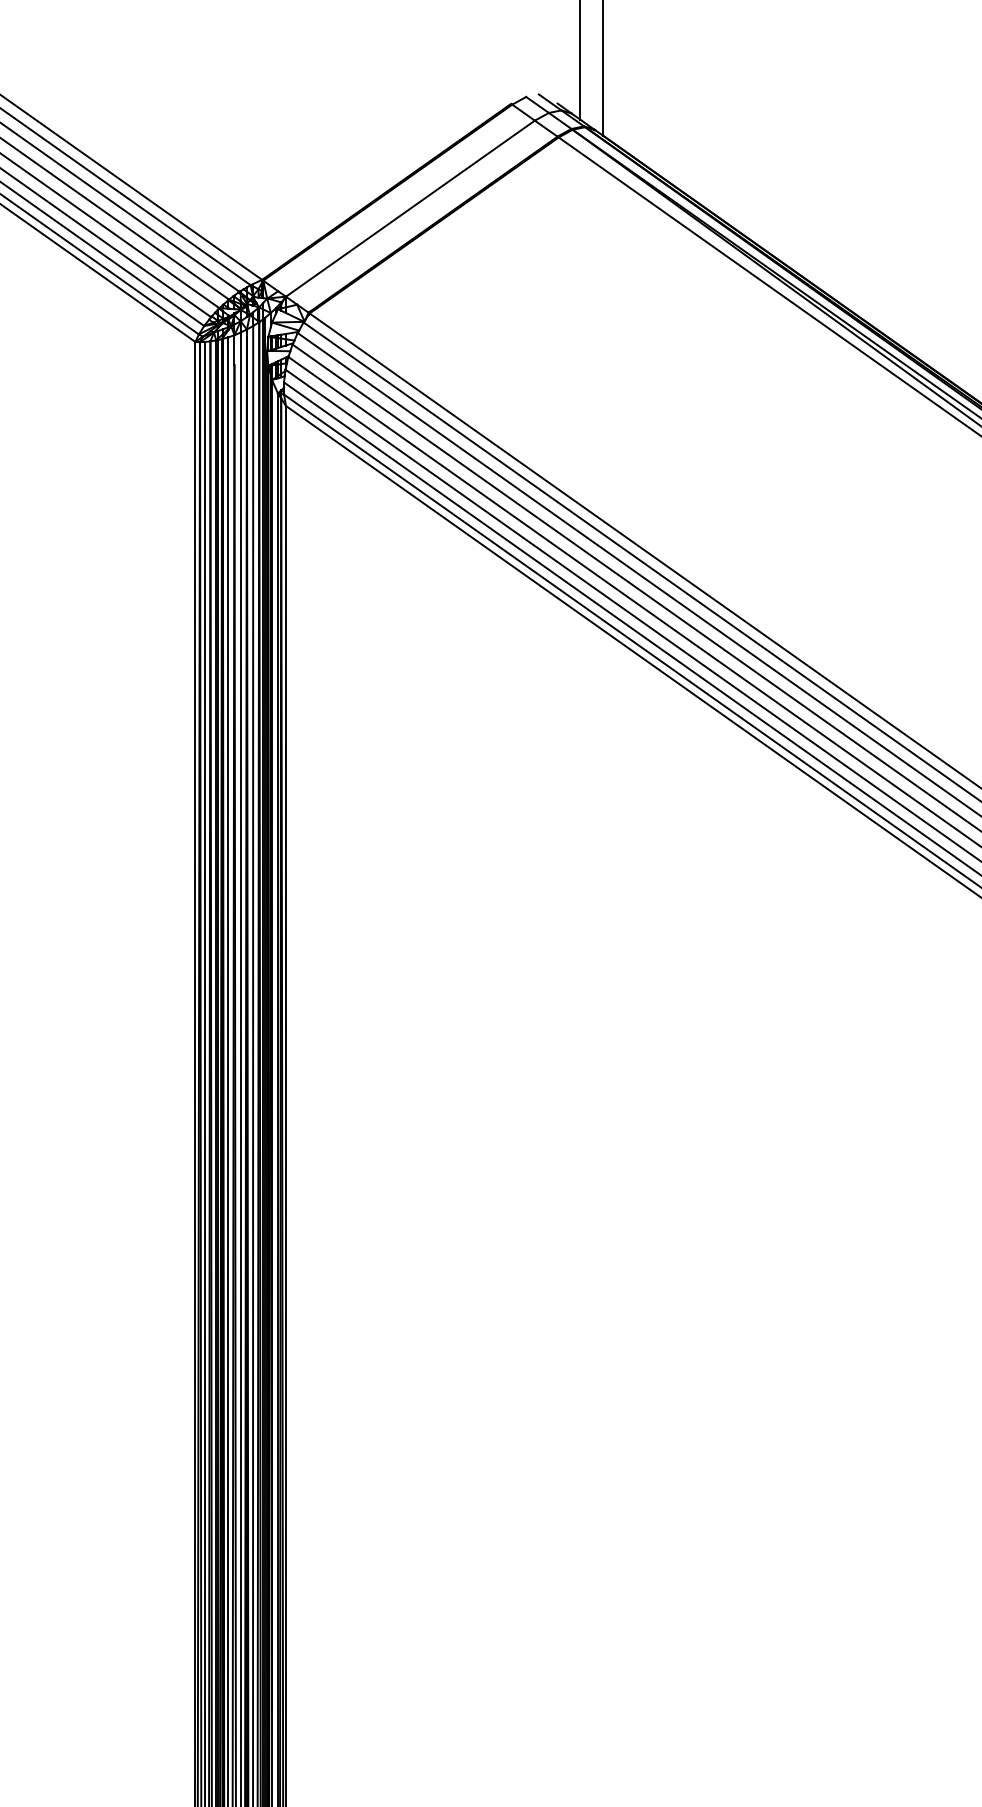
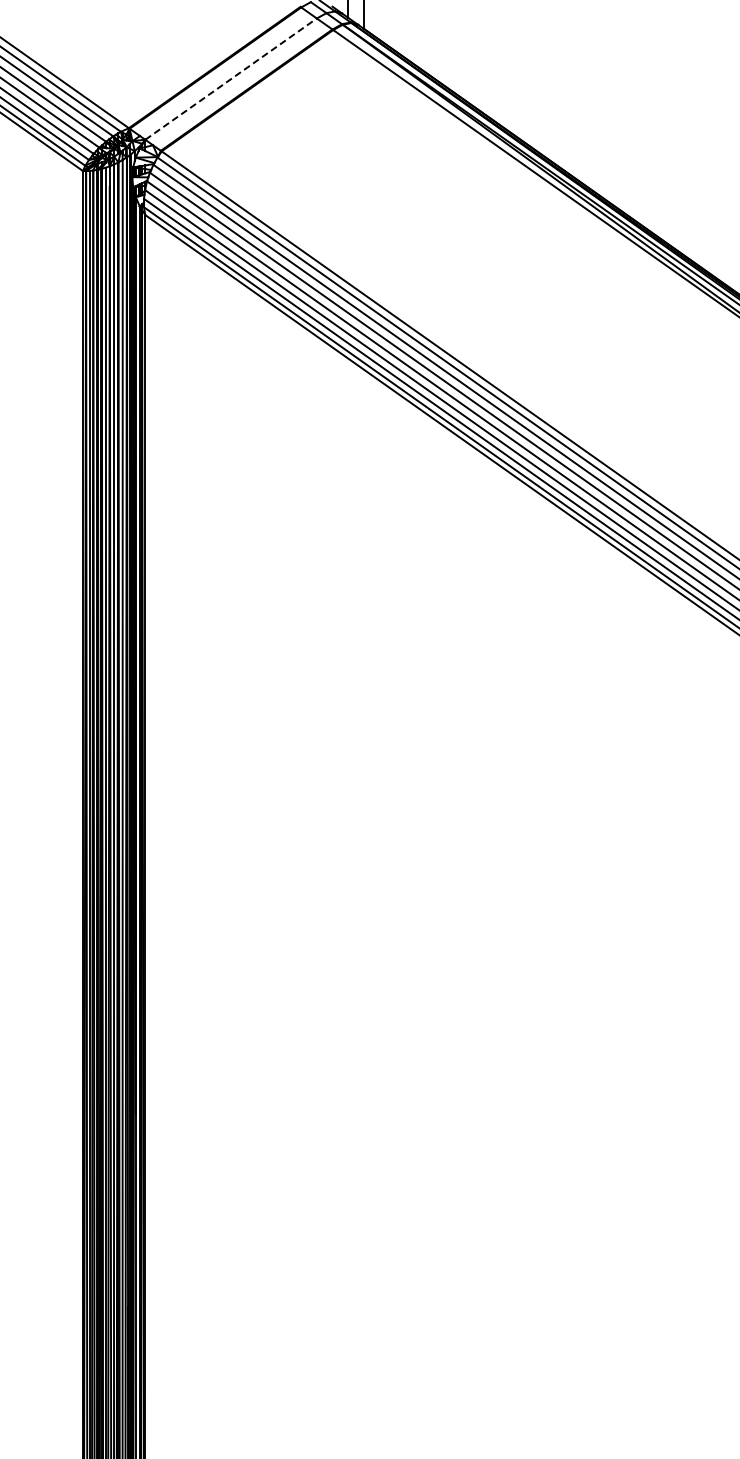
line: (411, 207) -> (231, 78), solid -> dashed

